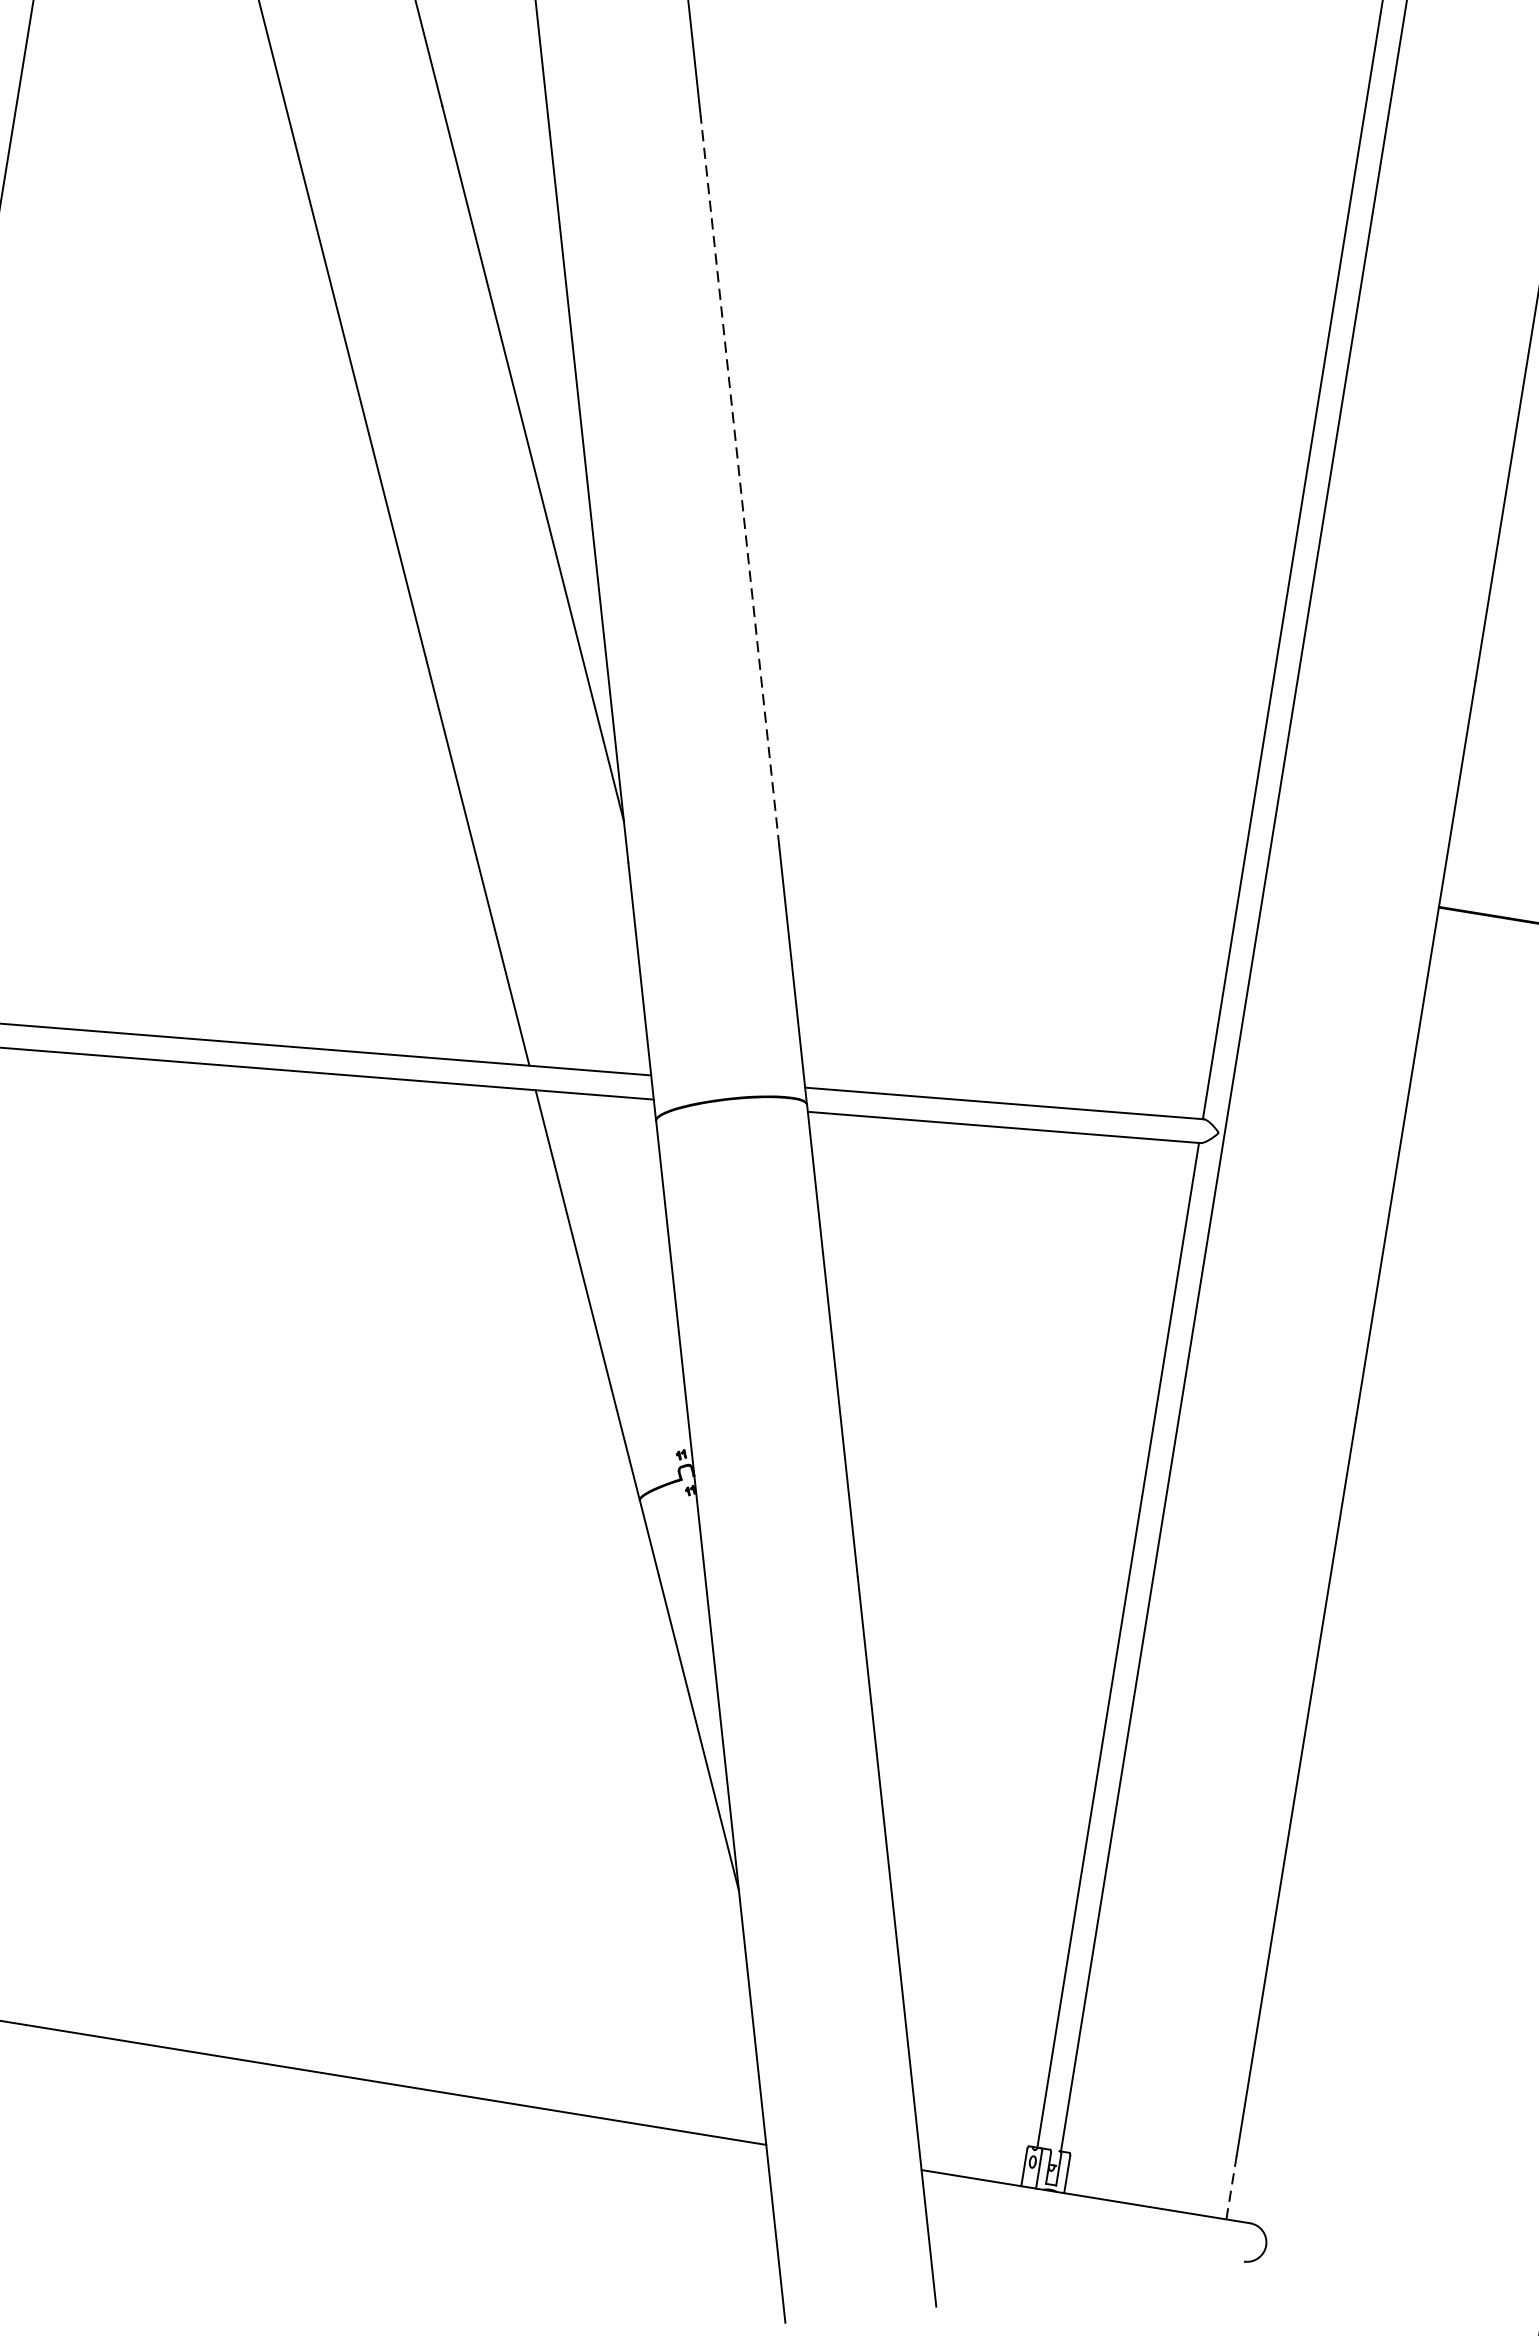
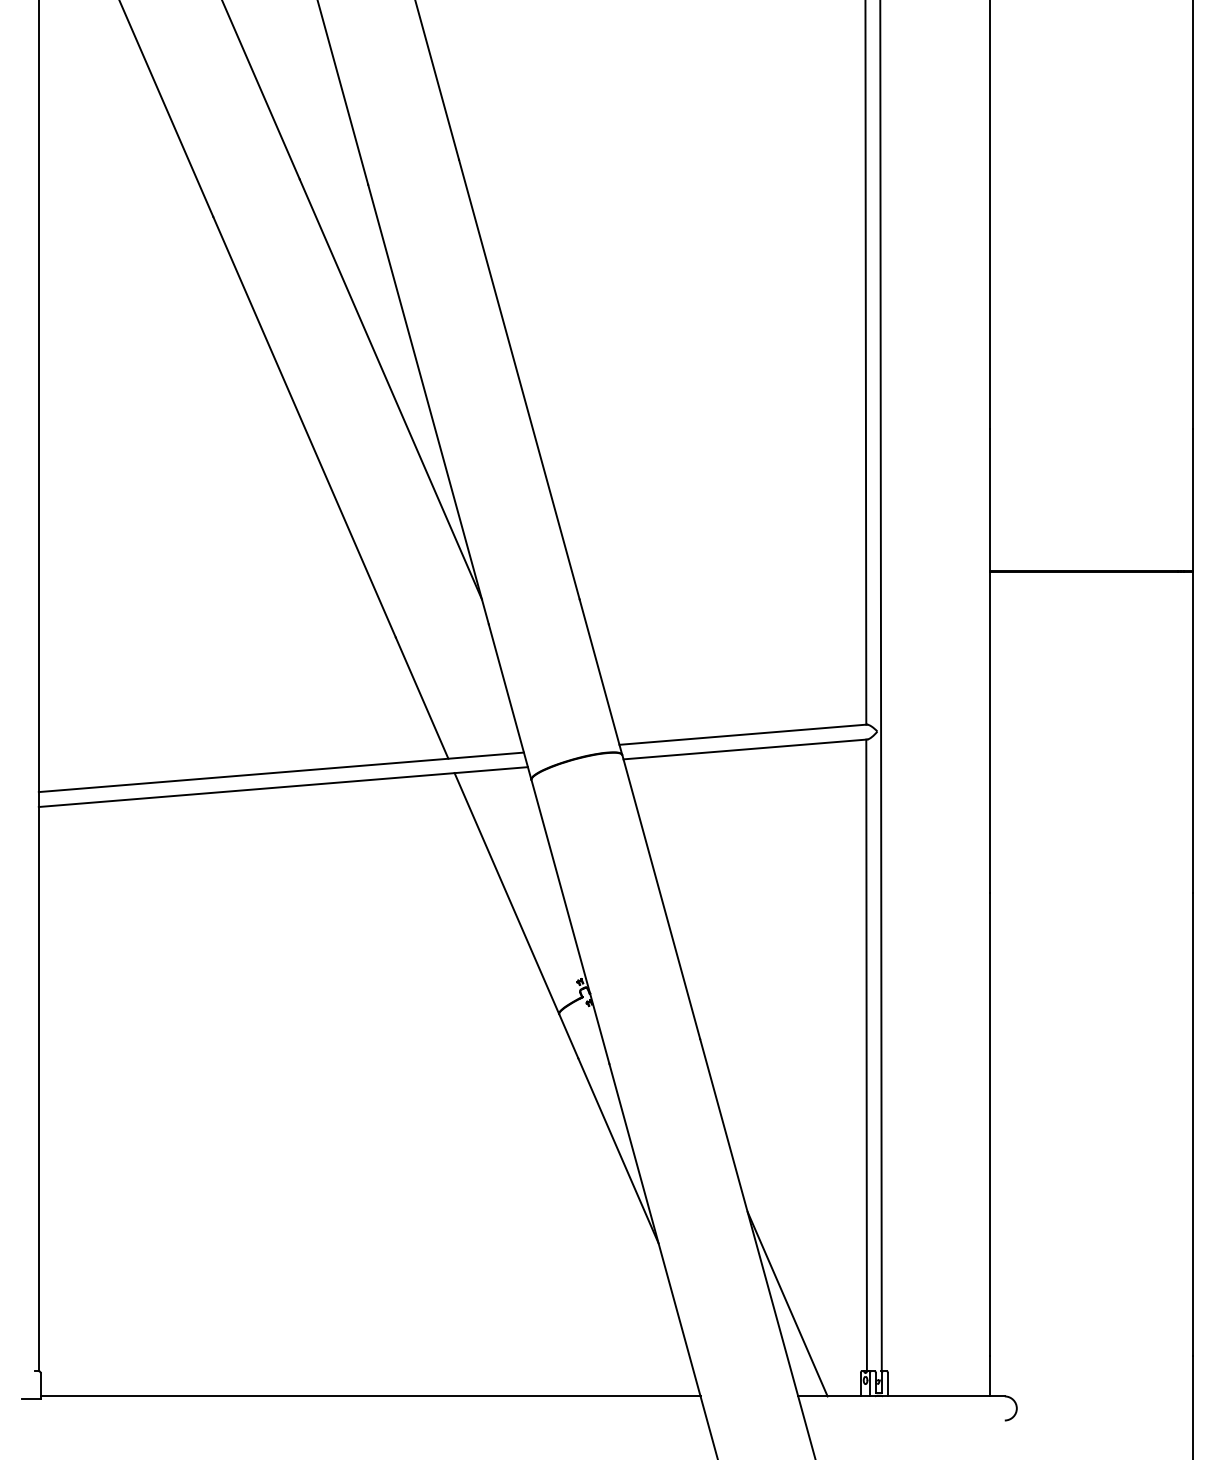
line: (740, 480) -> (519, 379), dashed -> solid
line: (928, 2019) -> (787, 1303), added
line: (1230, 2187) -> (989, 1376), dashed -> solid

